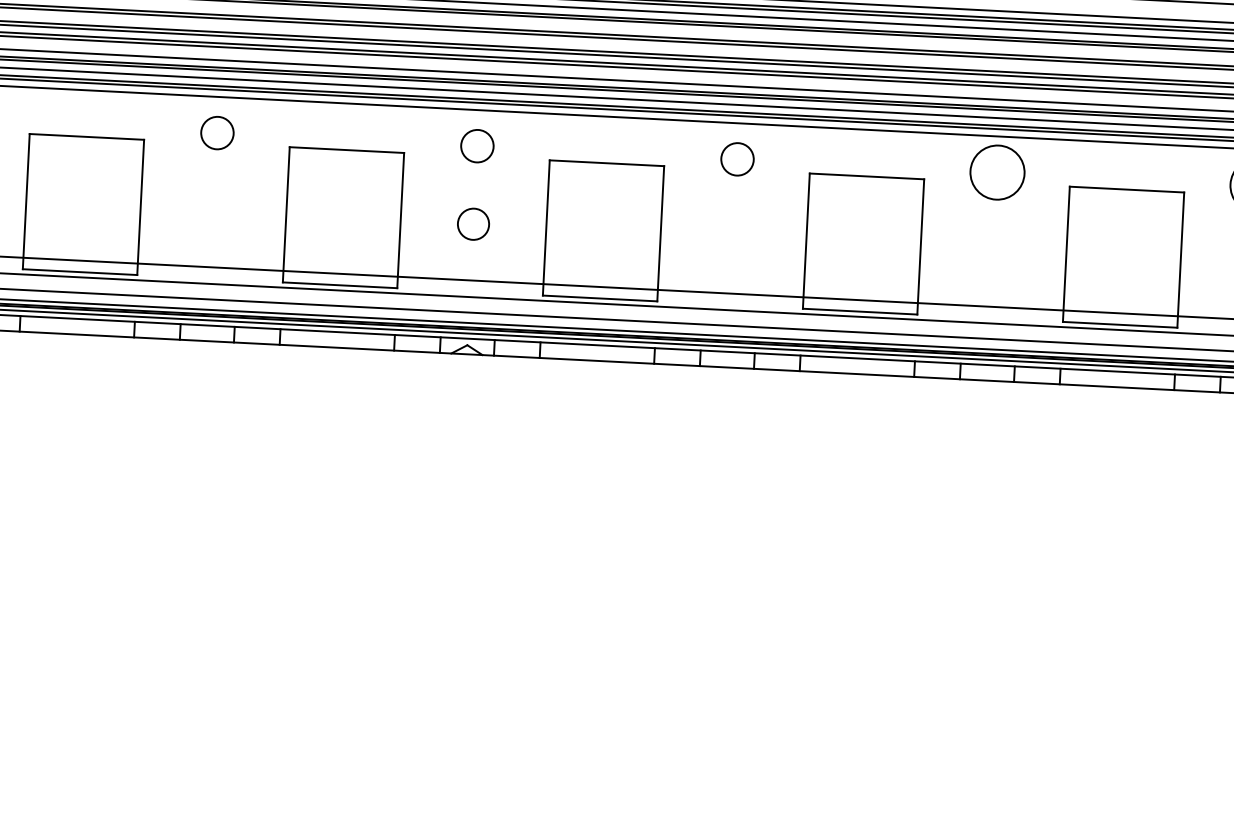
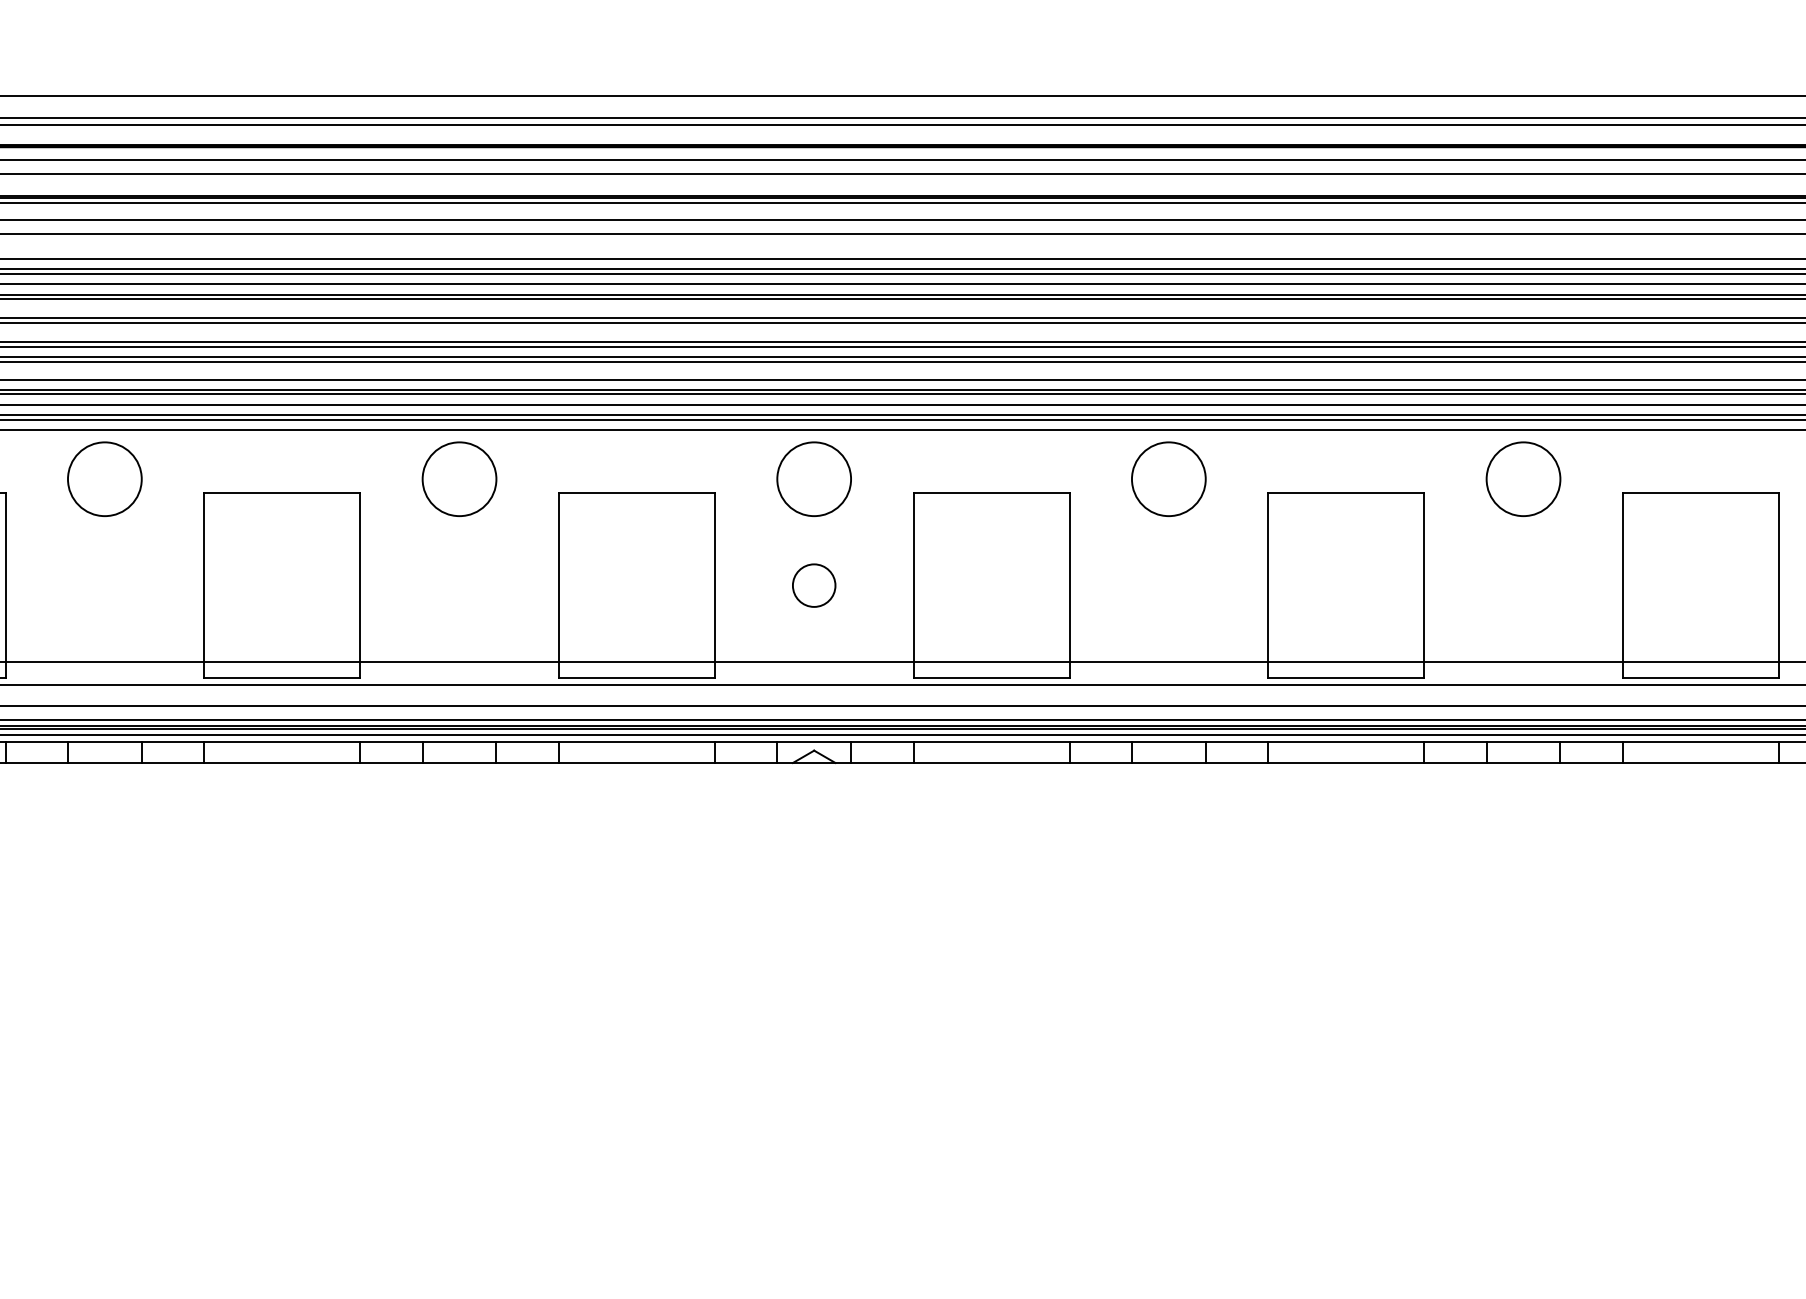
circle: (217, 133) -> (459, 479), size x1.67
circle: (476, 145) -> (813, 478), size x1.67
circle: (737, 158) -> (1168, 478), size x1.67

